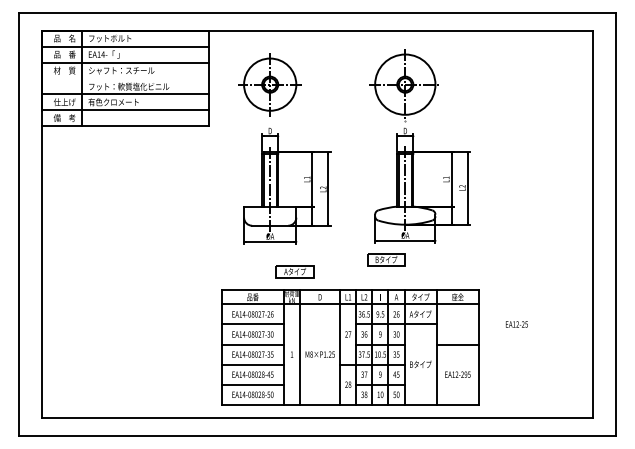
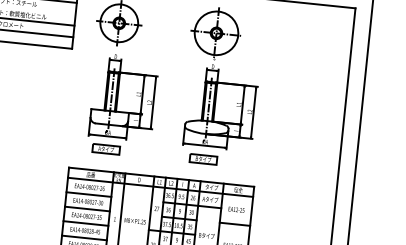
part: (386, 259) -> (203, 159), moved
part: (294, 271) -> (105, 149), moved
text: (516, 324) -> (236, 209), moved

